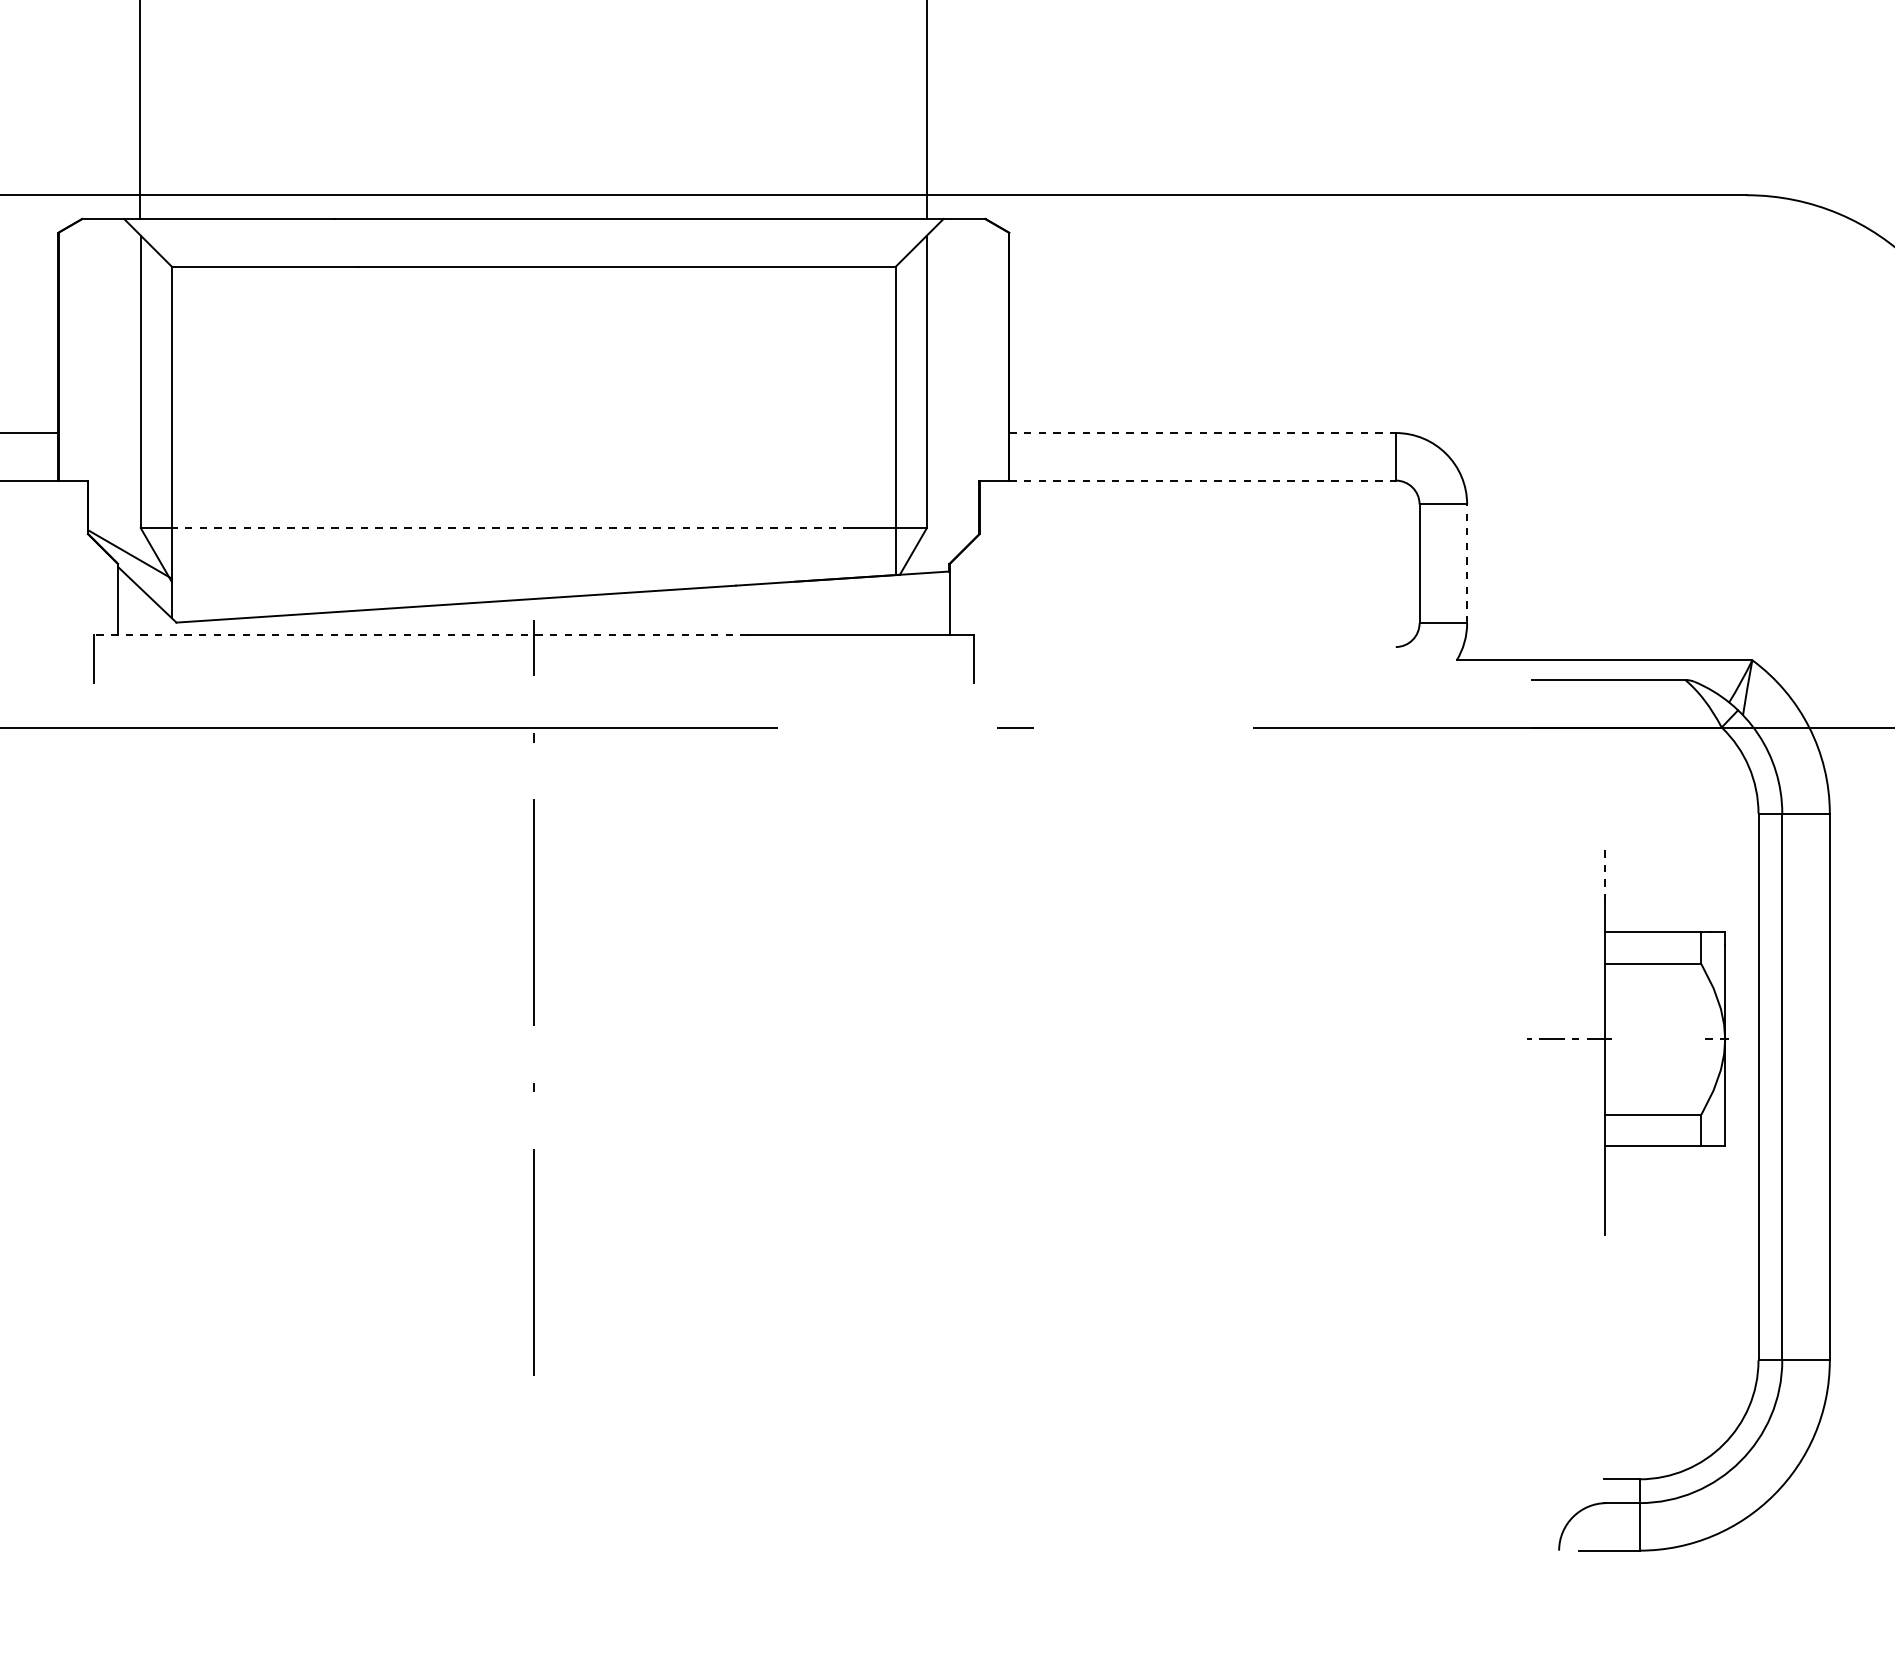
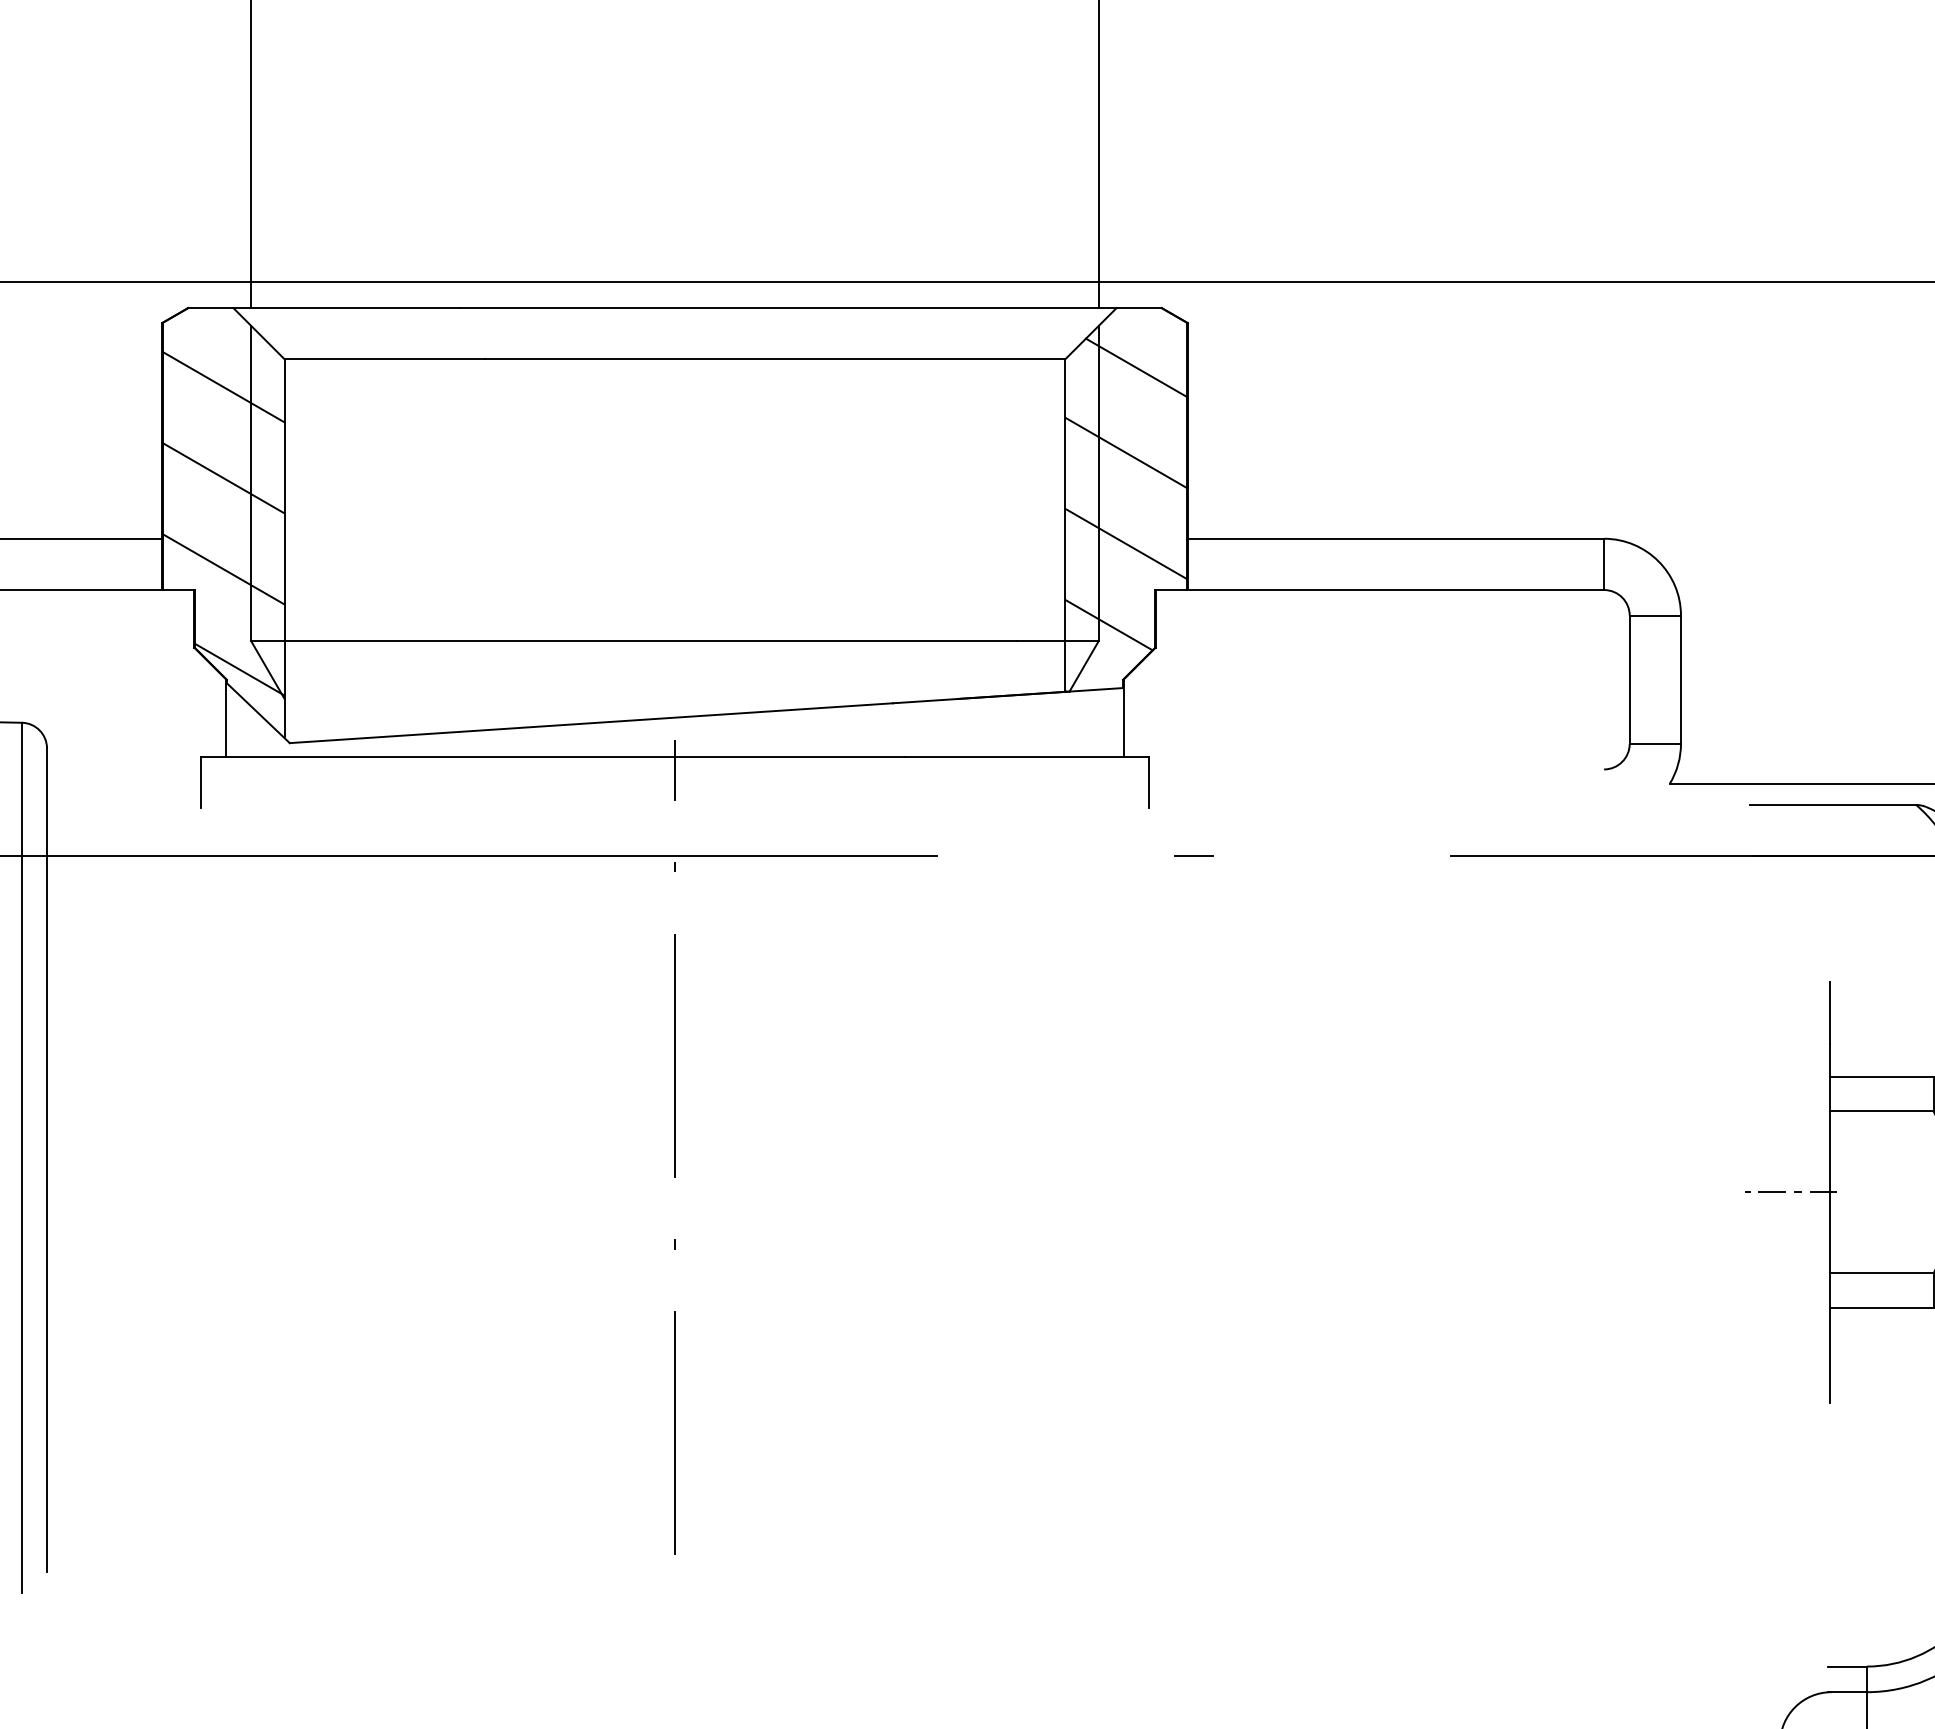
line: (961, 274) -> (1135, 367), added
line: (114, 292) -> (222, 387), added
line: (951, 353) -> (1125, 453), added
line: (114, 376) -> (222, 477), added
line: (1203, 433) -> (1396, 539), dashed -> solid
line: (951, 437) -> (1125, 543), added
line: (114, 461) -> (222, 569), added
line: (1203, 480) -> (1396, 589), dashed -> solid
line: (935, 512) -> (1107, 624), added
line: (510, 528) -> (649, 641), dashed -> solid
line: (1467, 563) -> (1681, 679), dashed -> solid
line: (420, 635) -> (552, 757), dashed -> solid
line: (1605, 872) -> (1830, 1012), dashed -> solid

